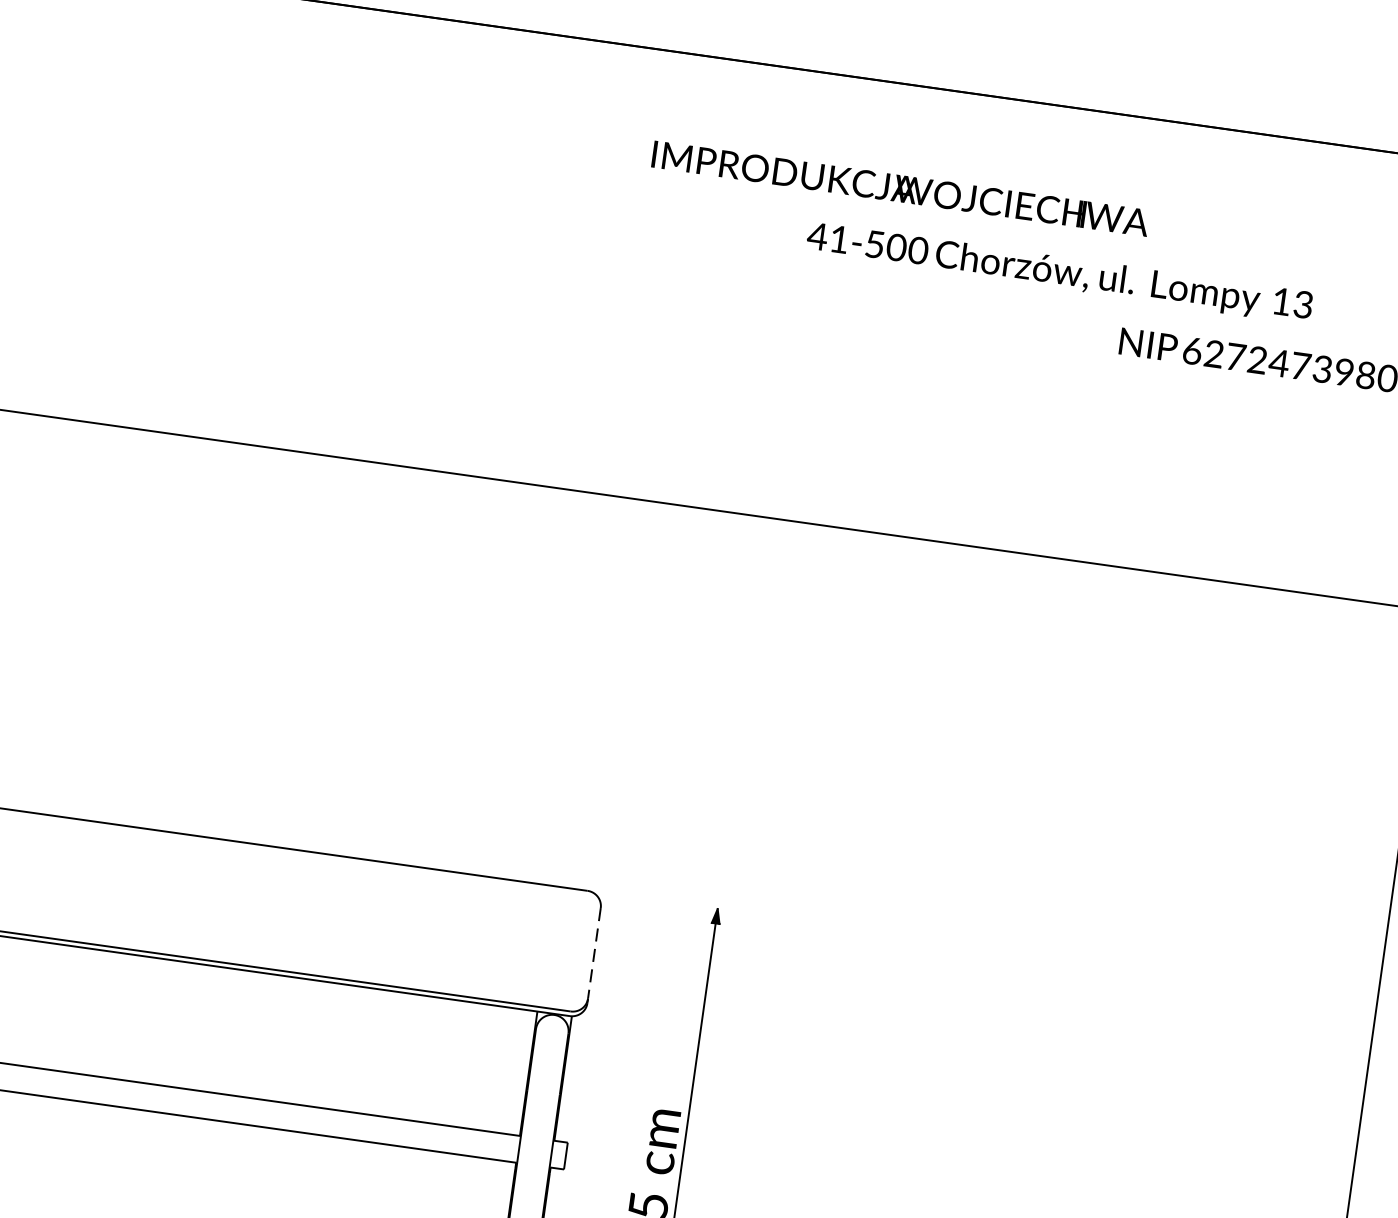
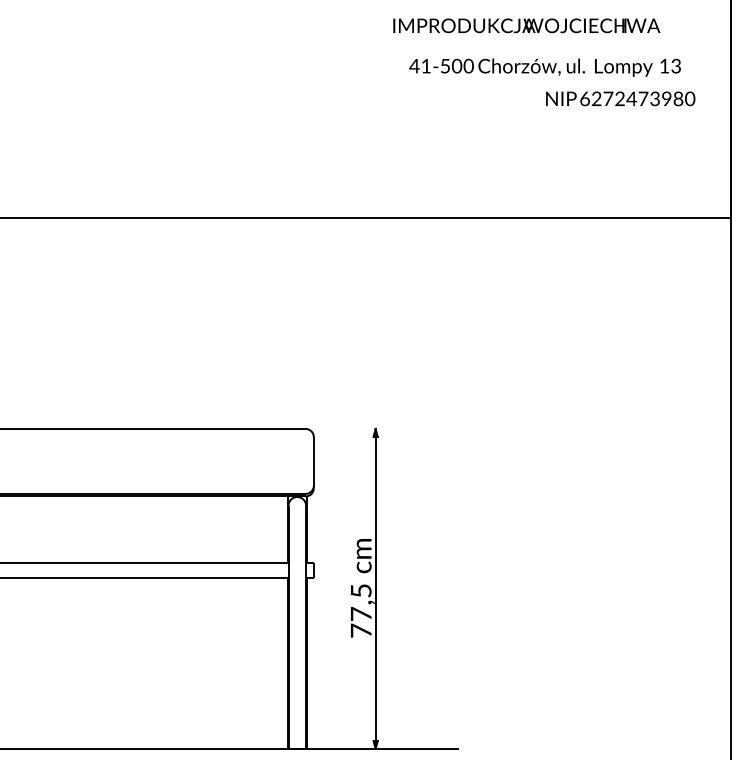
text: (900, 188) -> (526, 25), moved
text: (1058, 272) -> (544, 67), moved
line: (593, 953) -> (313, 461), dashed -> solid

